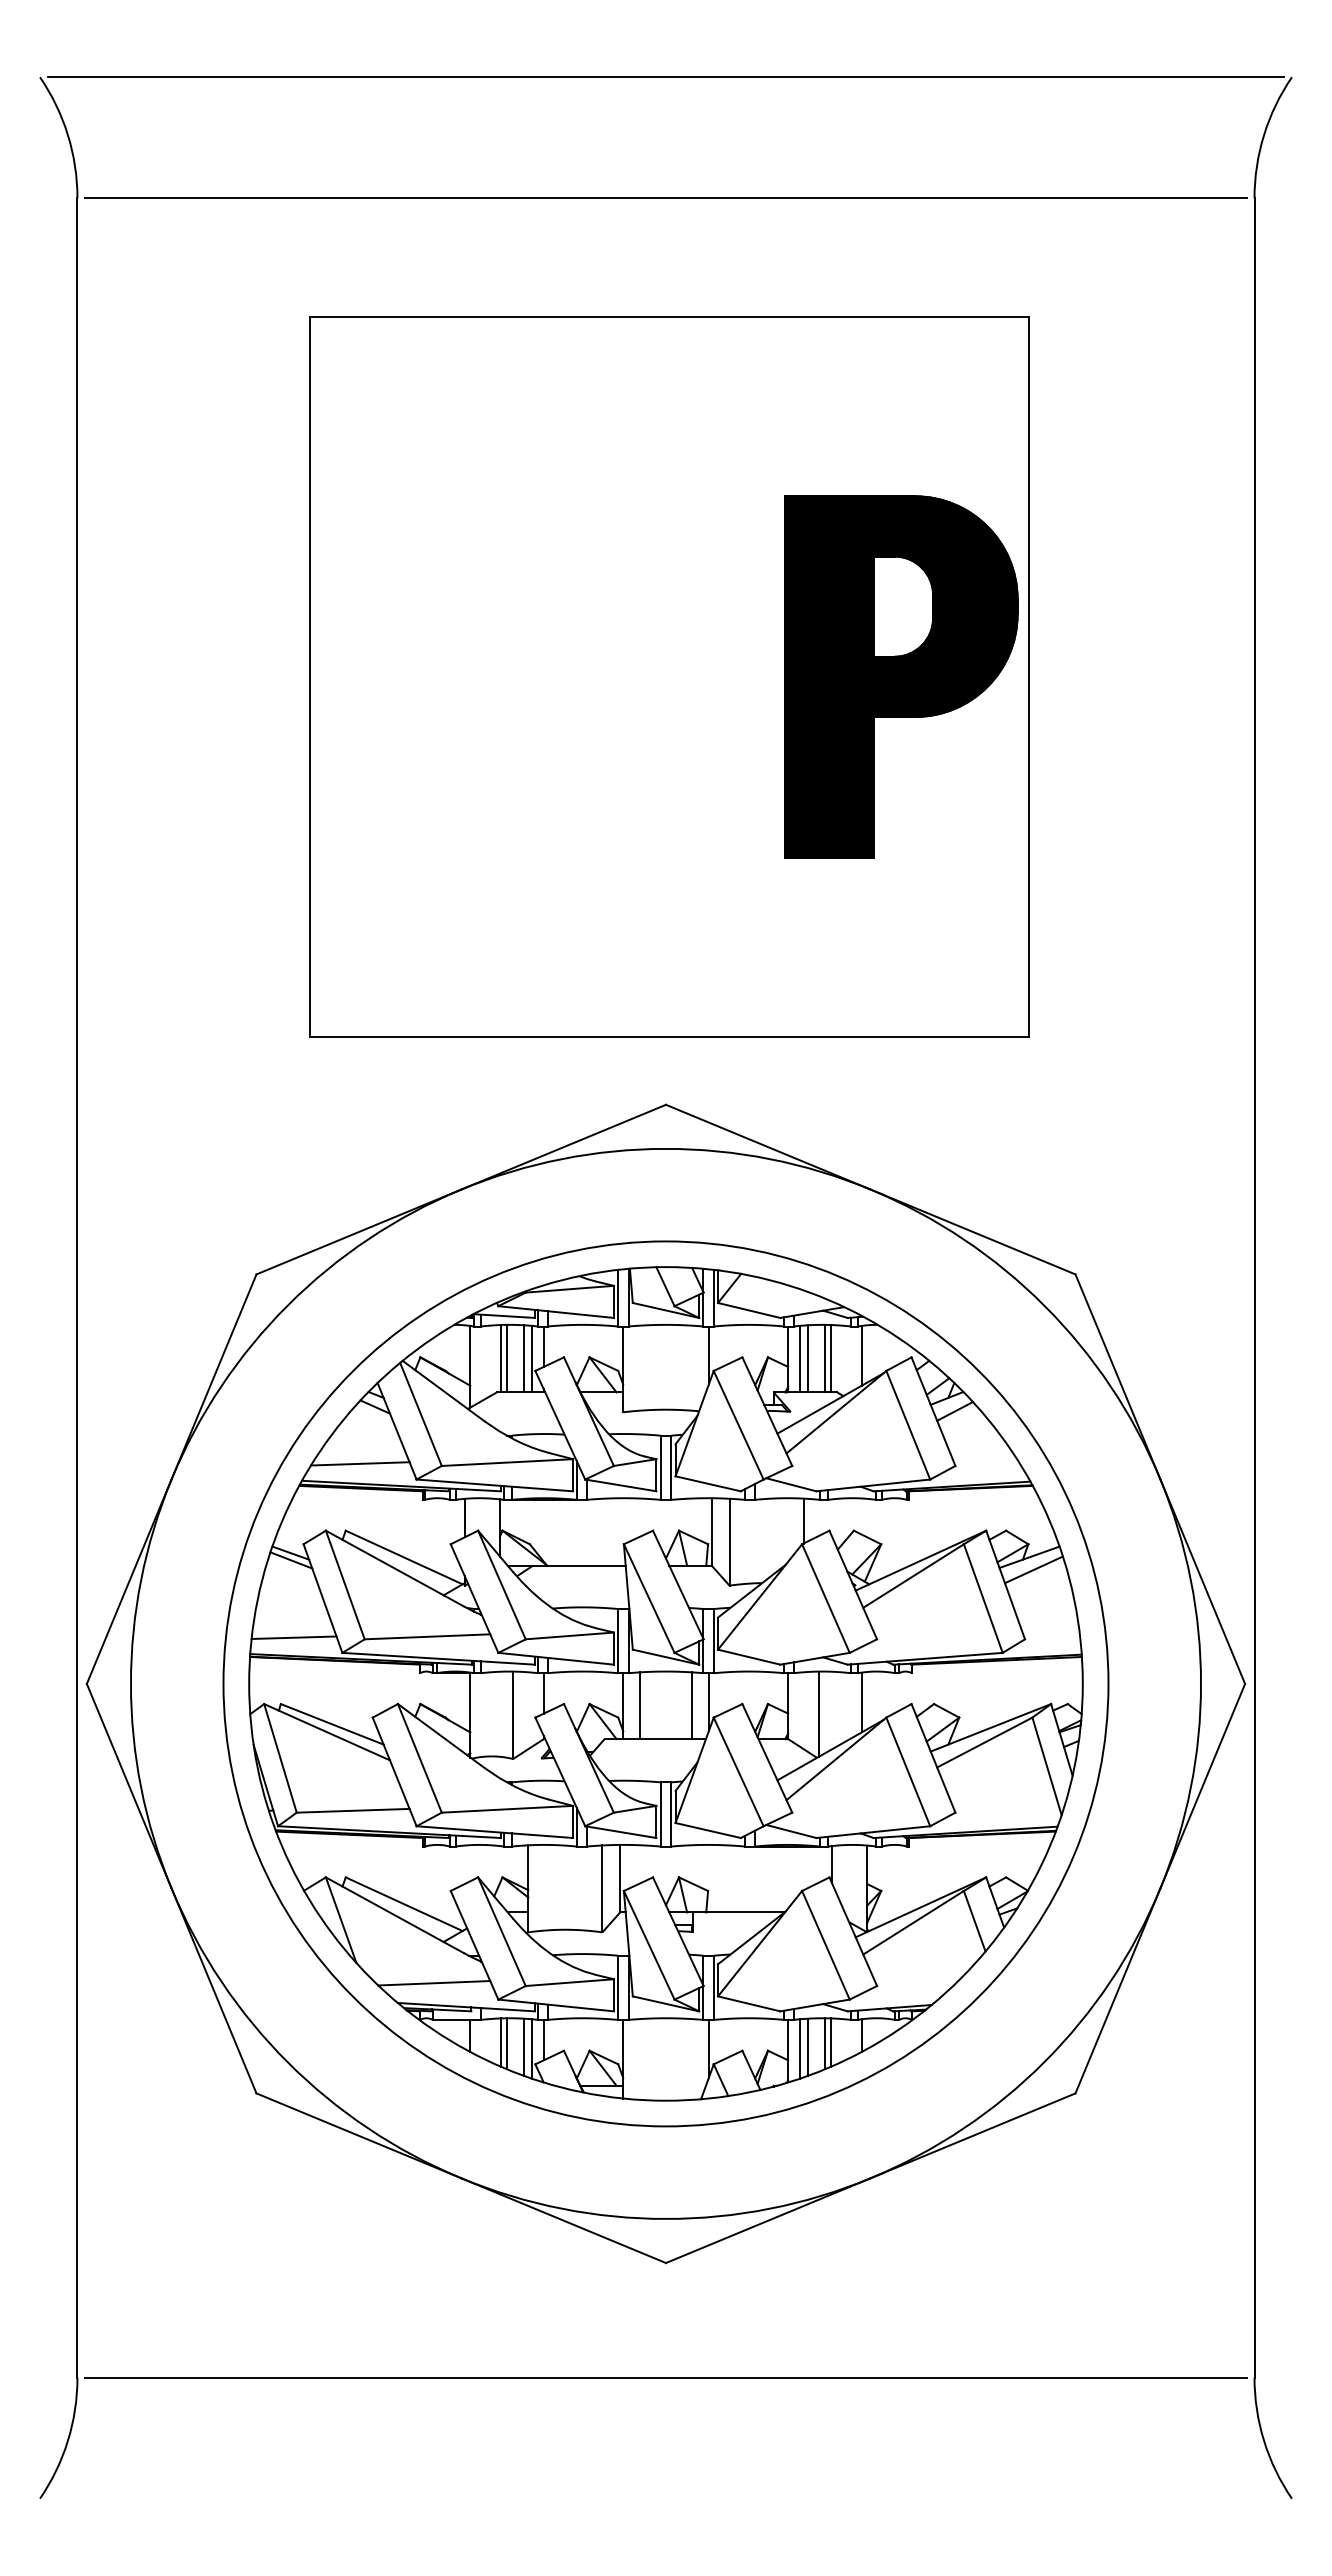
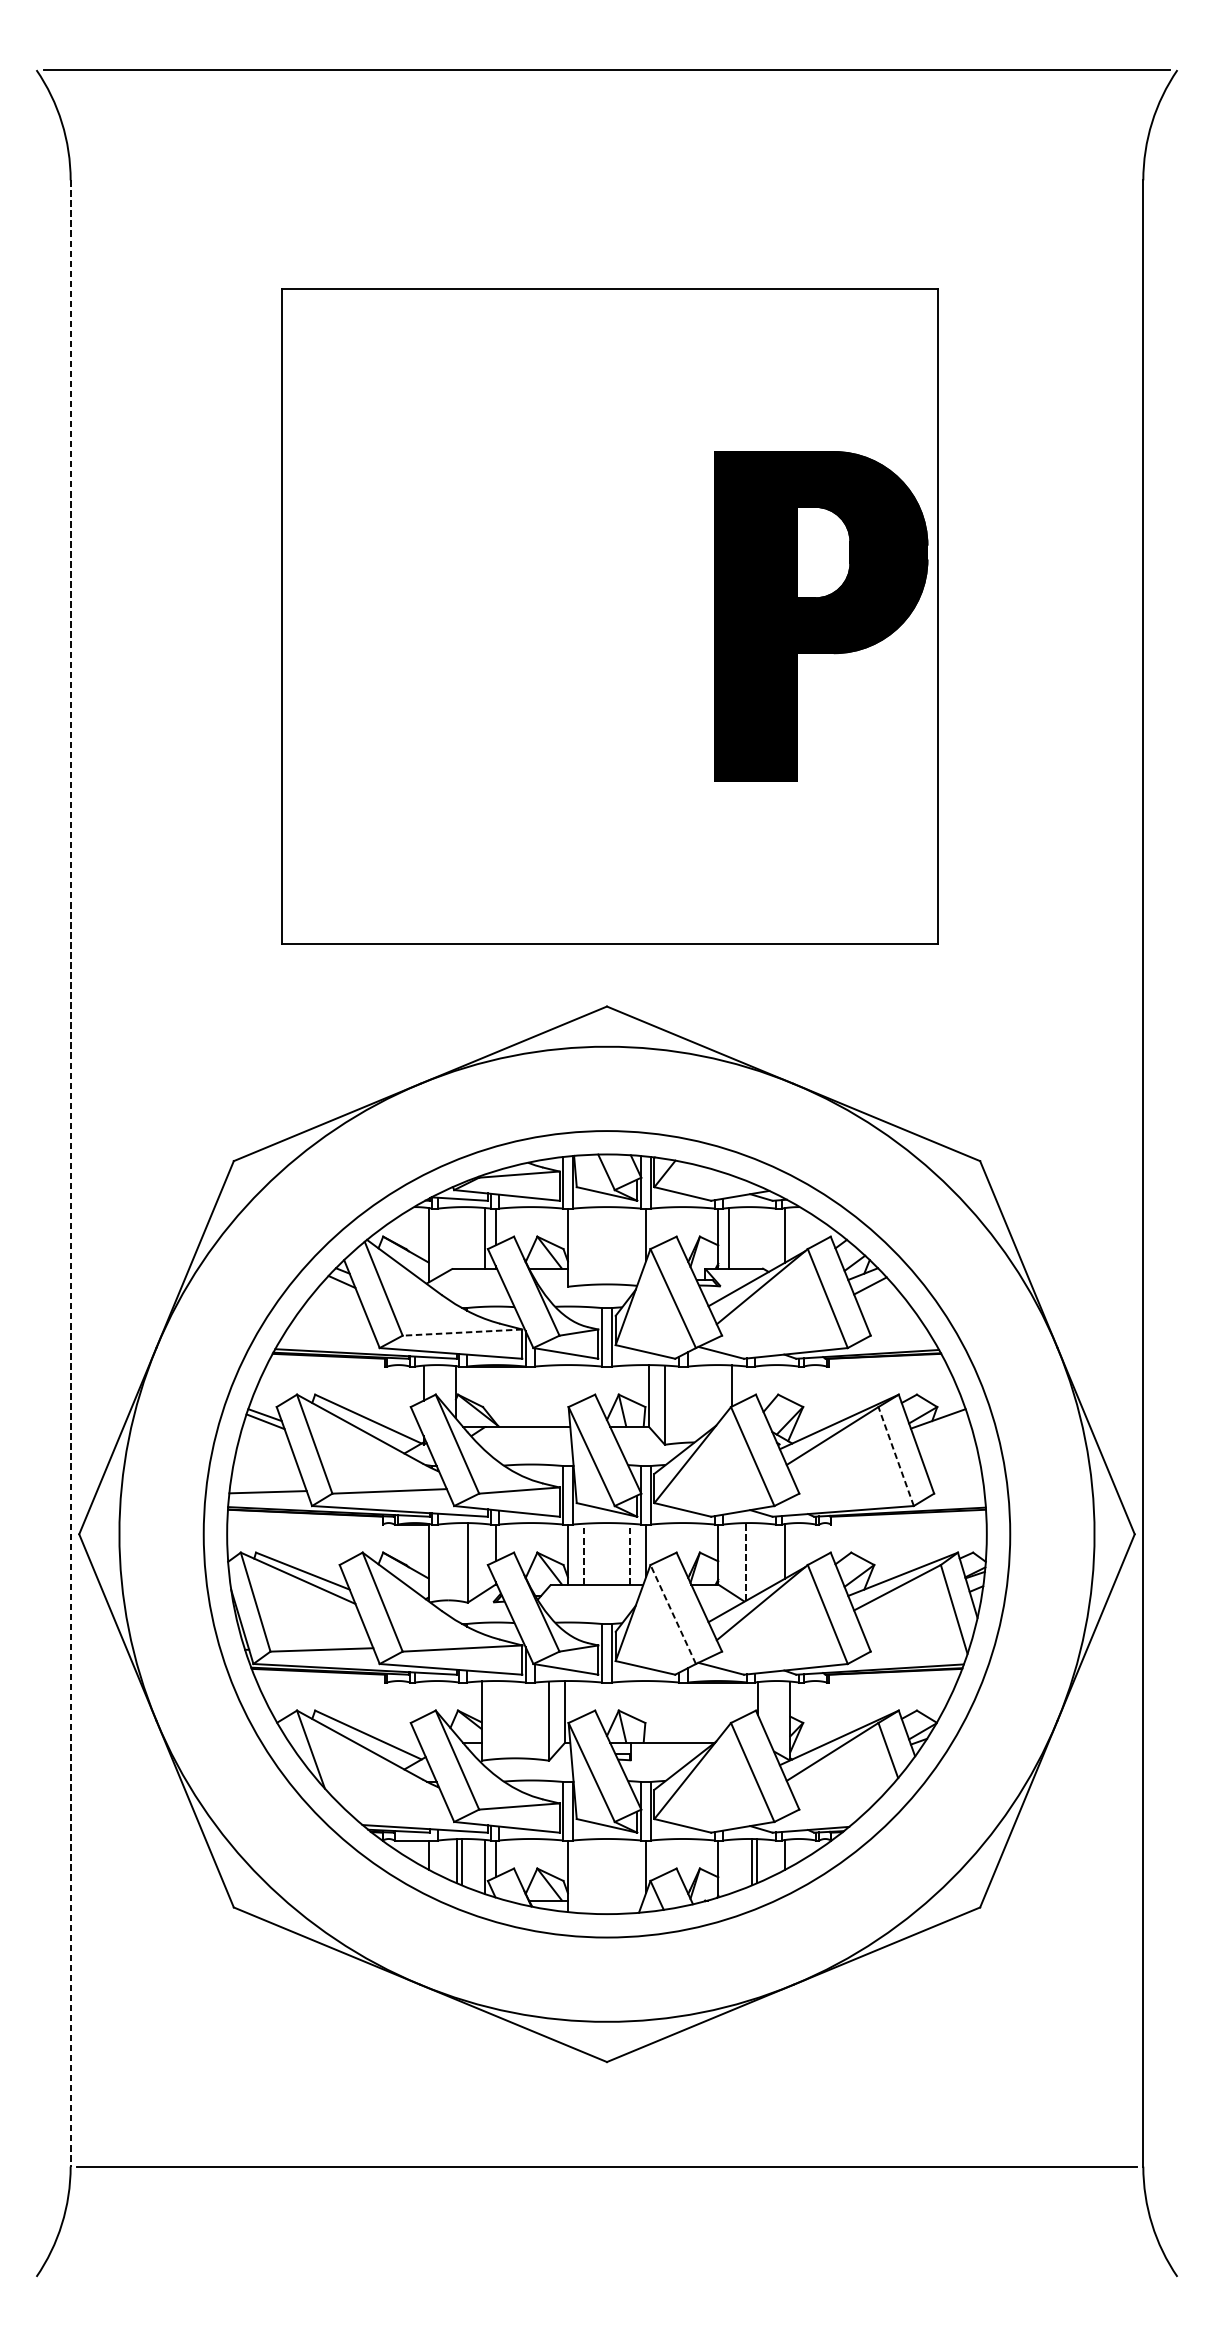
line: (665, 198) -> (606, 180), removed
line: (77, 1287) -> (70, 1173), solid -> dashed
line: (501, 1358) -> (457, 1237), removed
line: (506, 1358) -> (461, 1237), removed
line: (524, 1358) -> (478, 1237), removed
line: (807, 1358) -> (735, 1237), removed
line: (825, 1358) -> (752, 1237), removed
line: (830, 1358) -> (756, 1237), removed
line: (507, 1462) -> (462, 1332), solid -> dashed
line: (359, 1463) -> (327, 1333), removed
line: (1033, 1569) -> (941, 1430), removed
line: (983, 1598) -> (896, 1456), solid -> dashed
line: (640, 1705) -> (583, 1553), solid -> dashed
line: (691, 1705) -> (630, 1553), solid -> dashed
line: (818, 1714) -> (745, 1562), solid -> dashed
line: (738, 1771) -> (673, 1614), solid -> dashed
line: (434, 1983) -> (396, 1807), removed
line: (524, 2046) -> (478, 1864), removed
line: (807, 2046) -> (735, 1864), removed
line: (799, 2048) -> (728, 1866), removed

